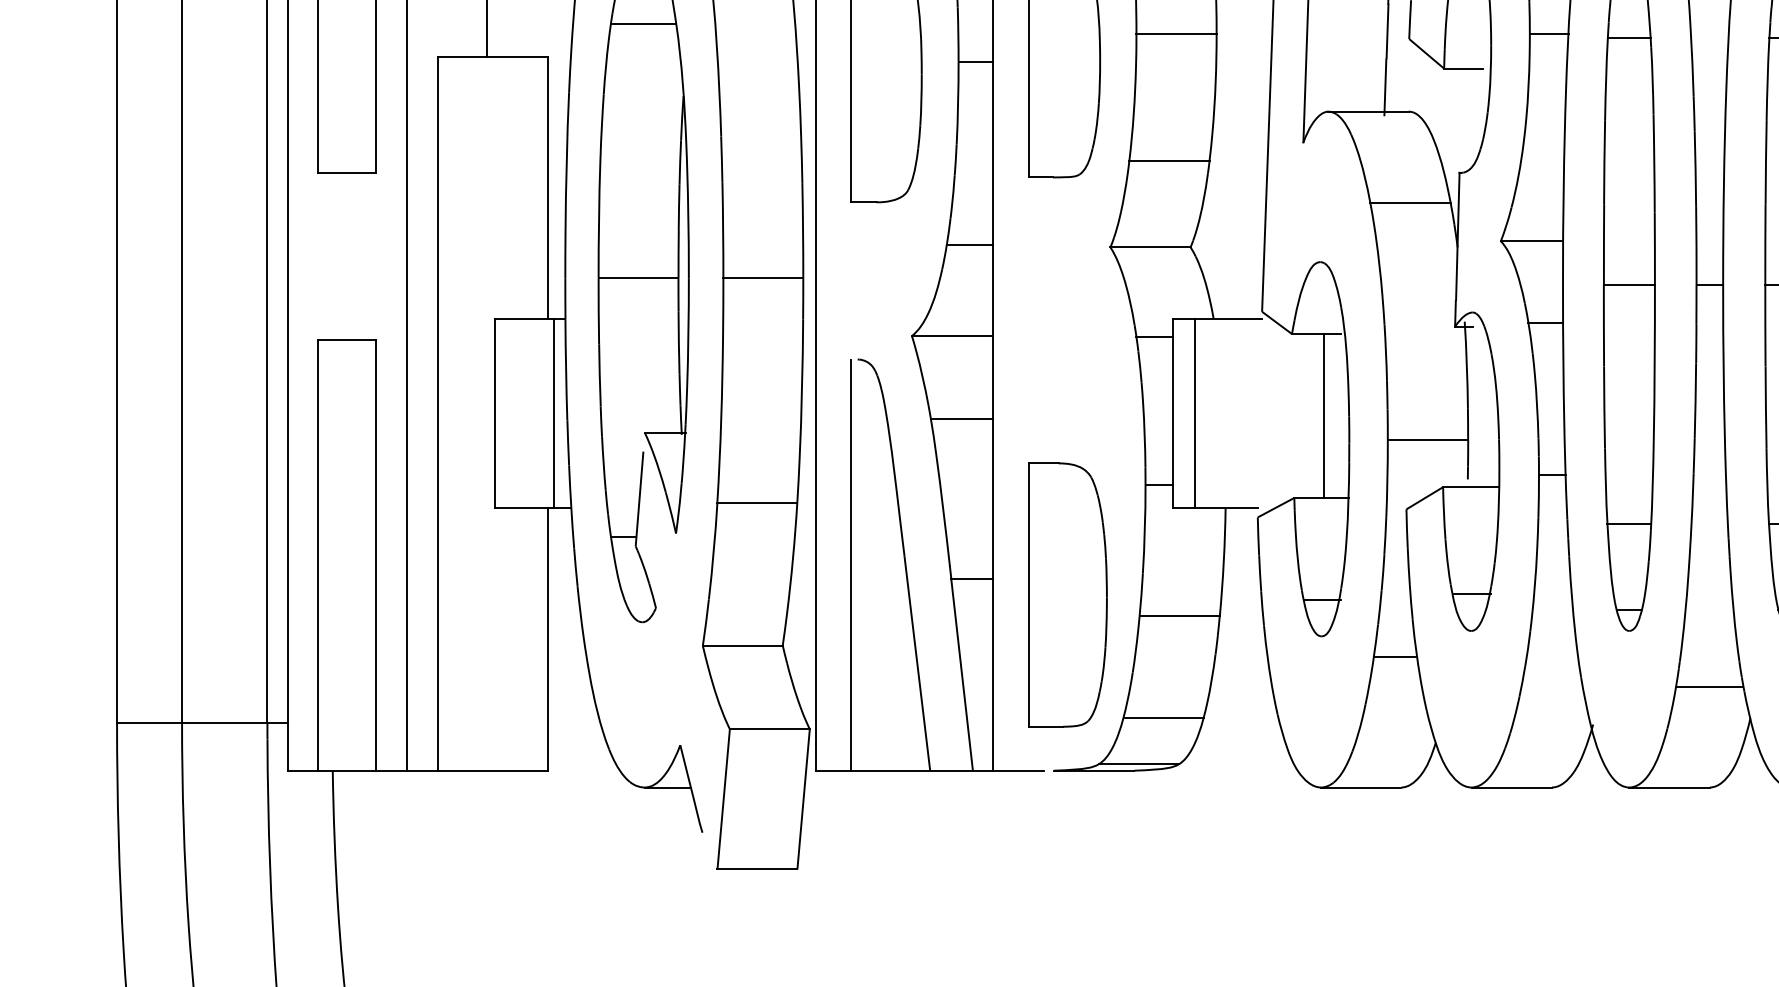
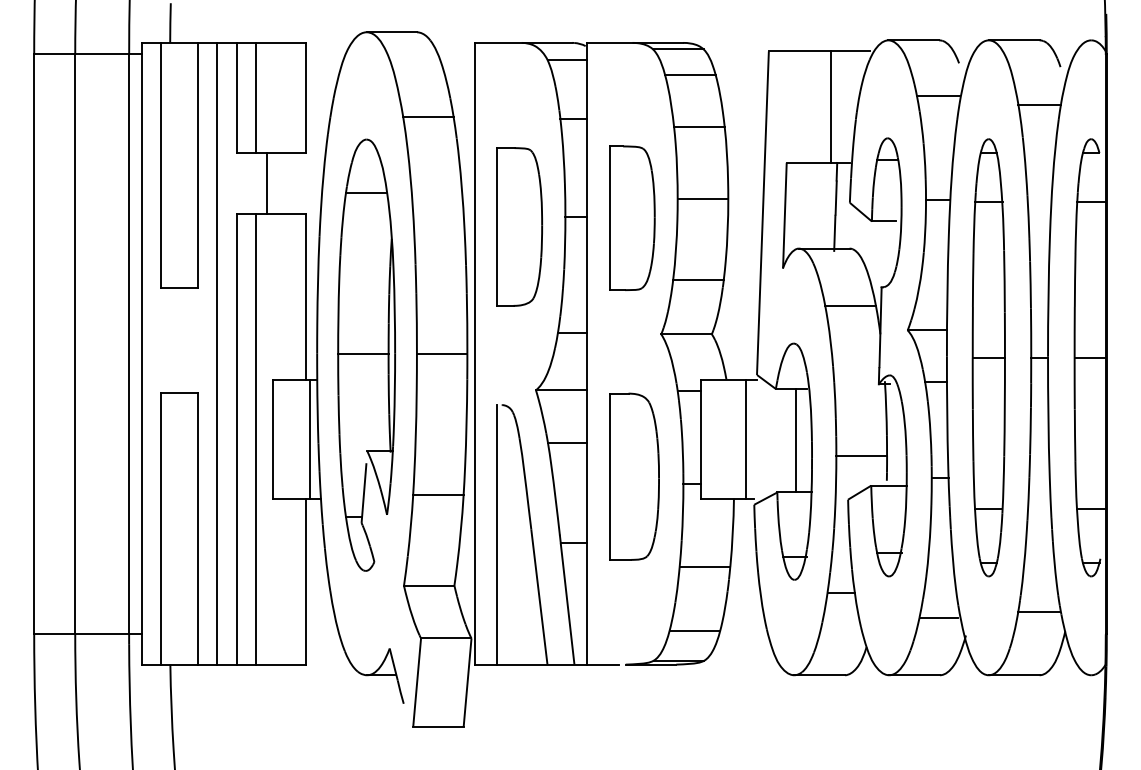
line: (1194, 412) -> (745, 438), moved
line: (467, 414) -> (255, 439), added
part: (1068, 594) -> (634, 476), moved
line: (1549, 696) -> (938, 617), added

